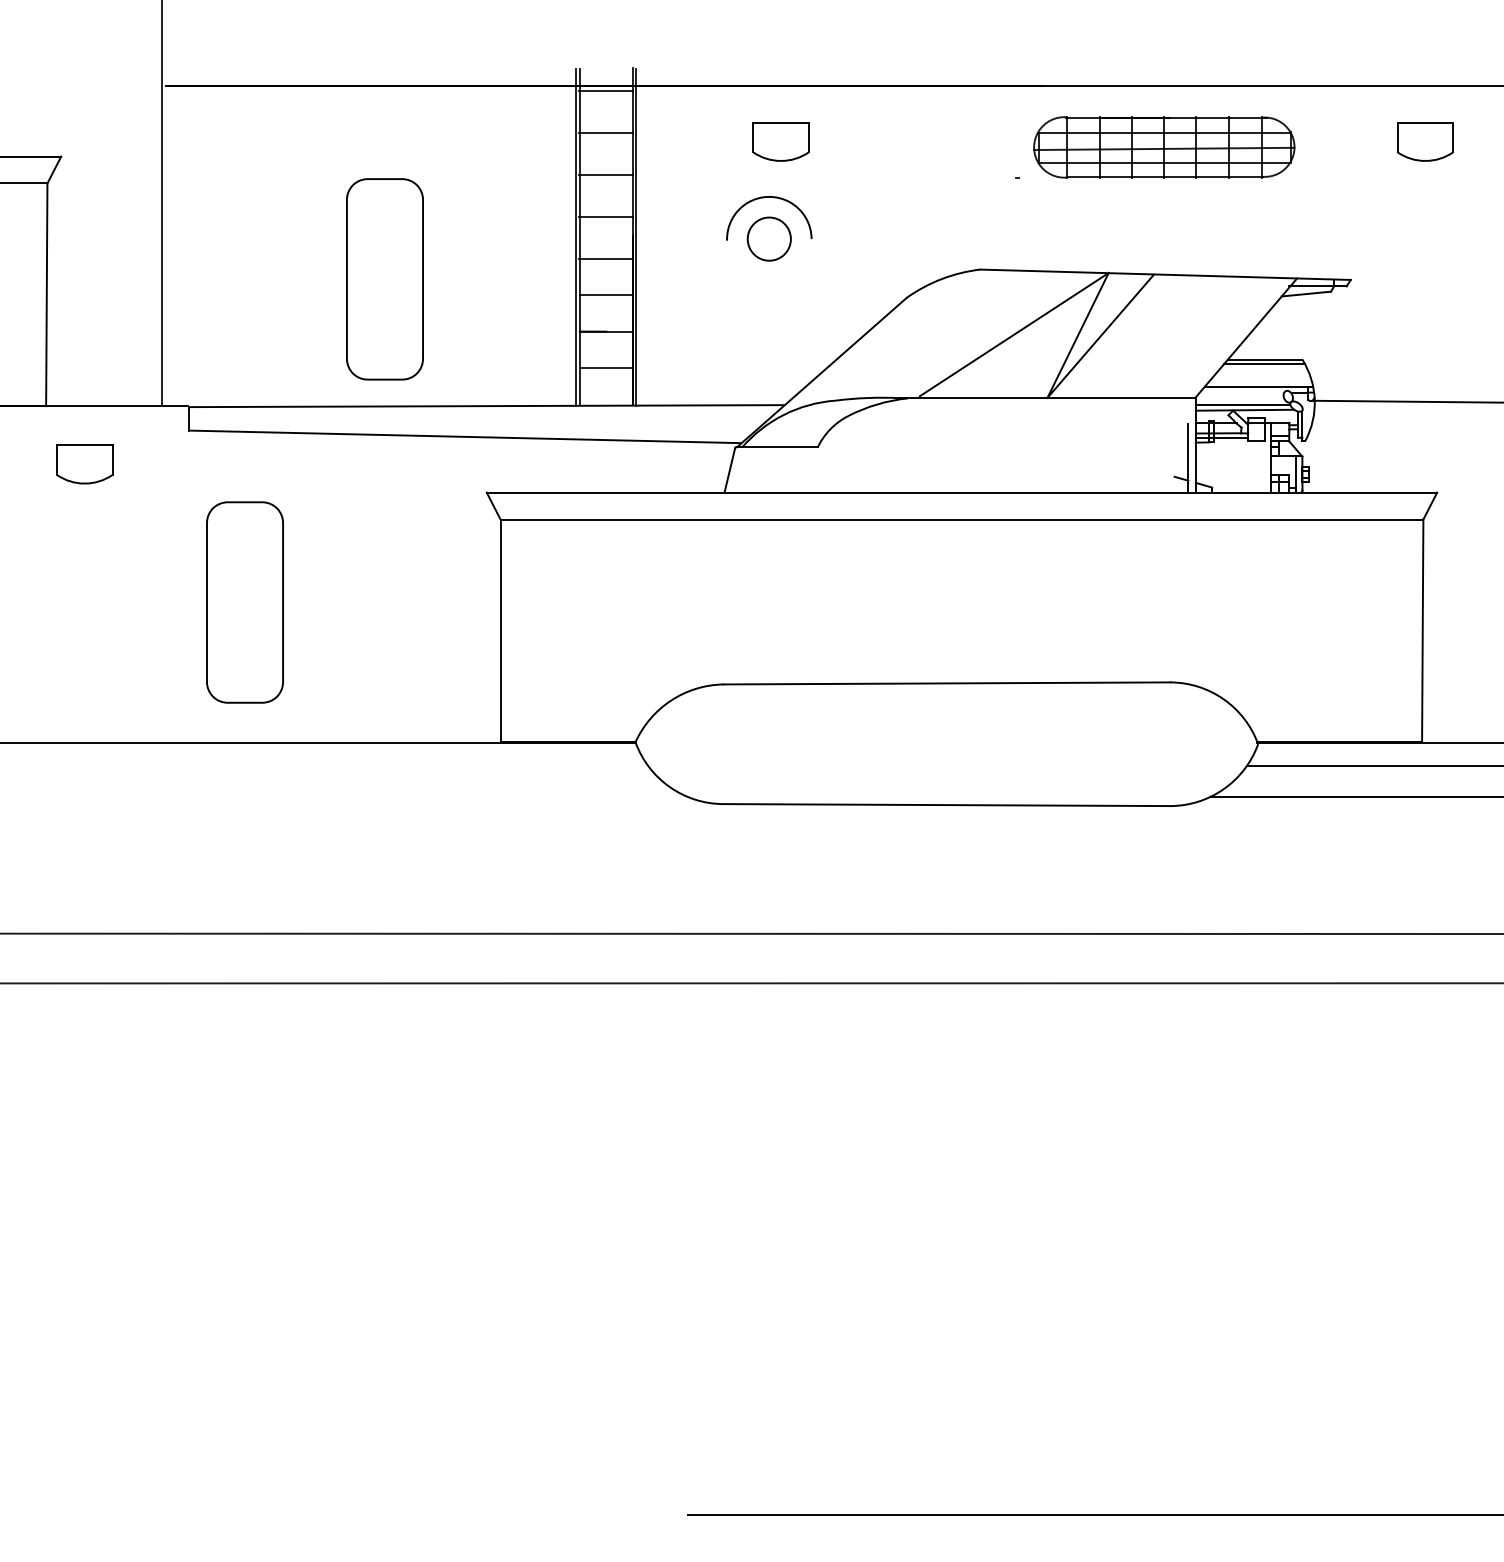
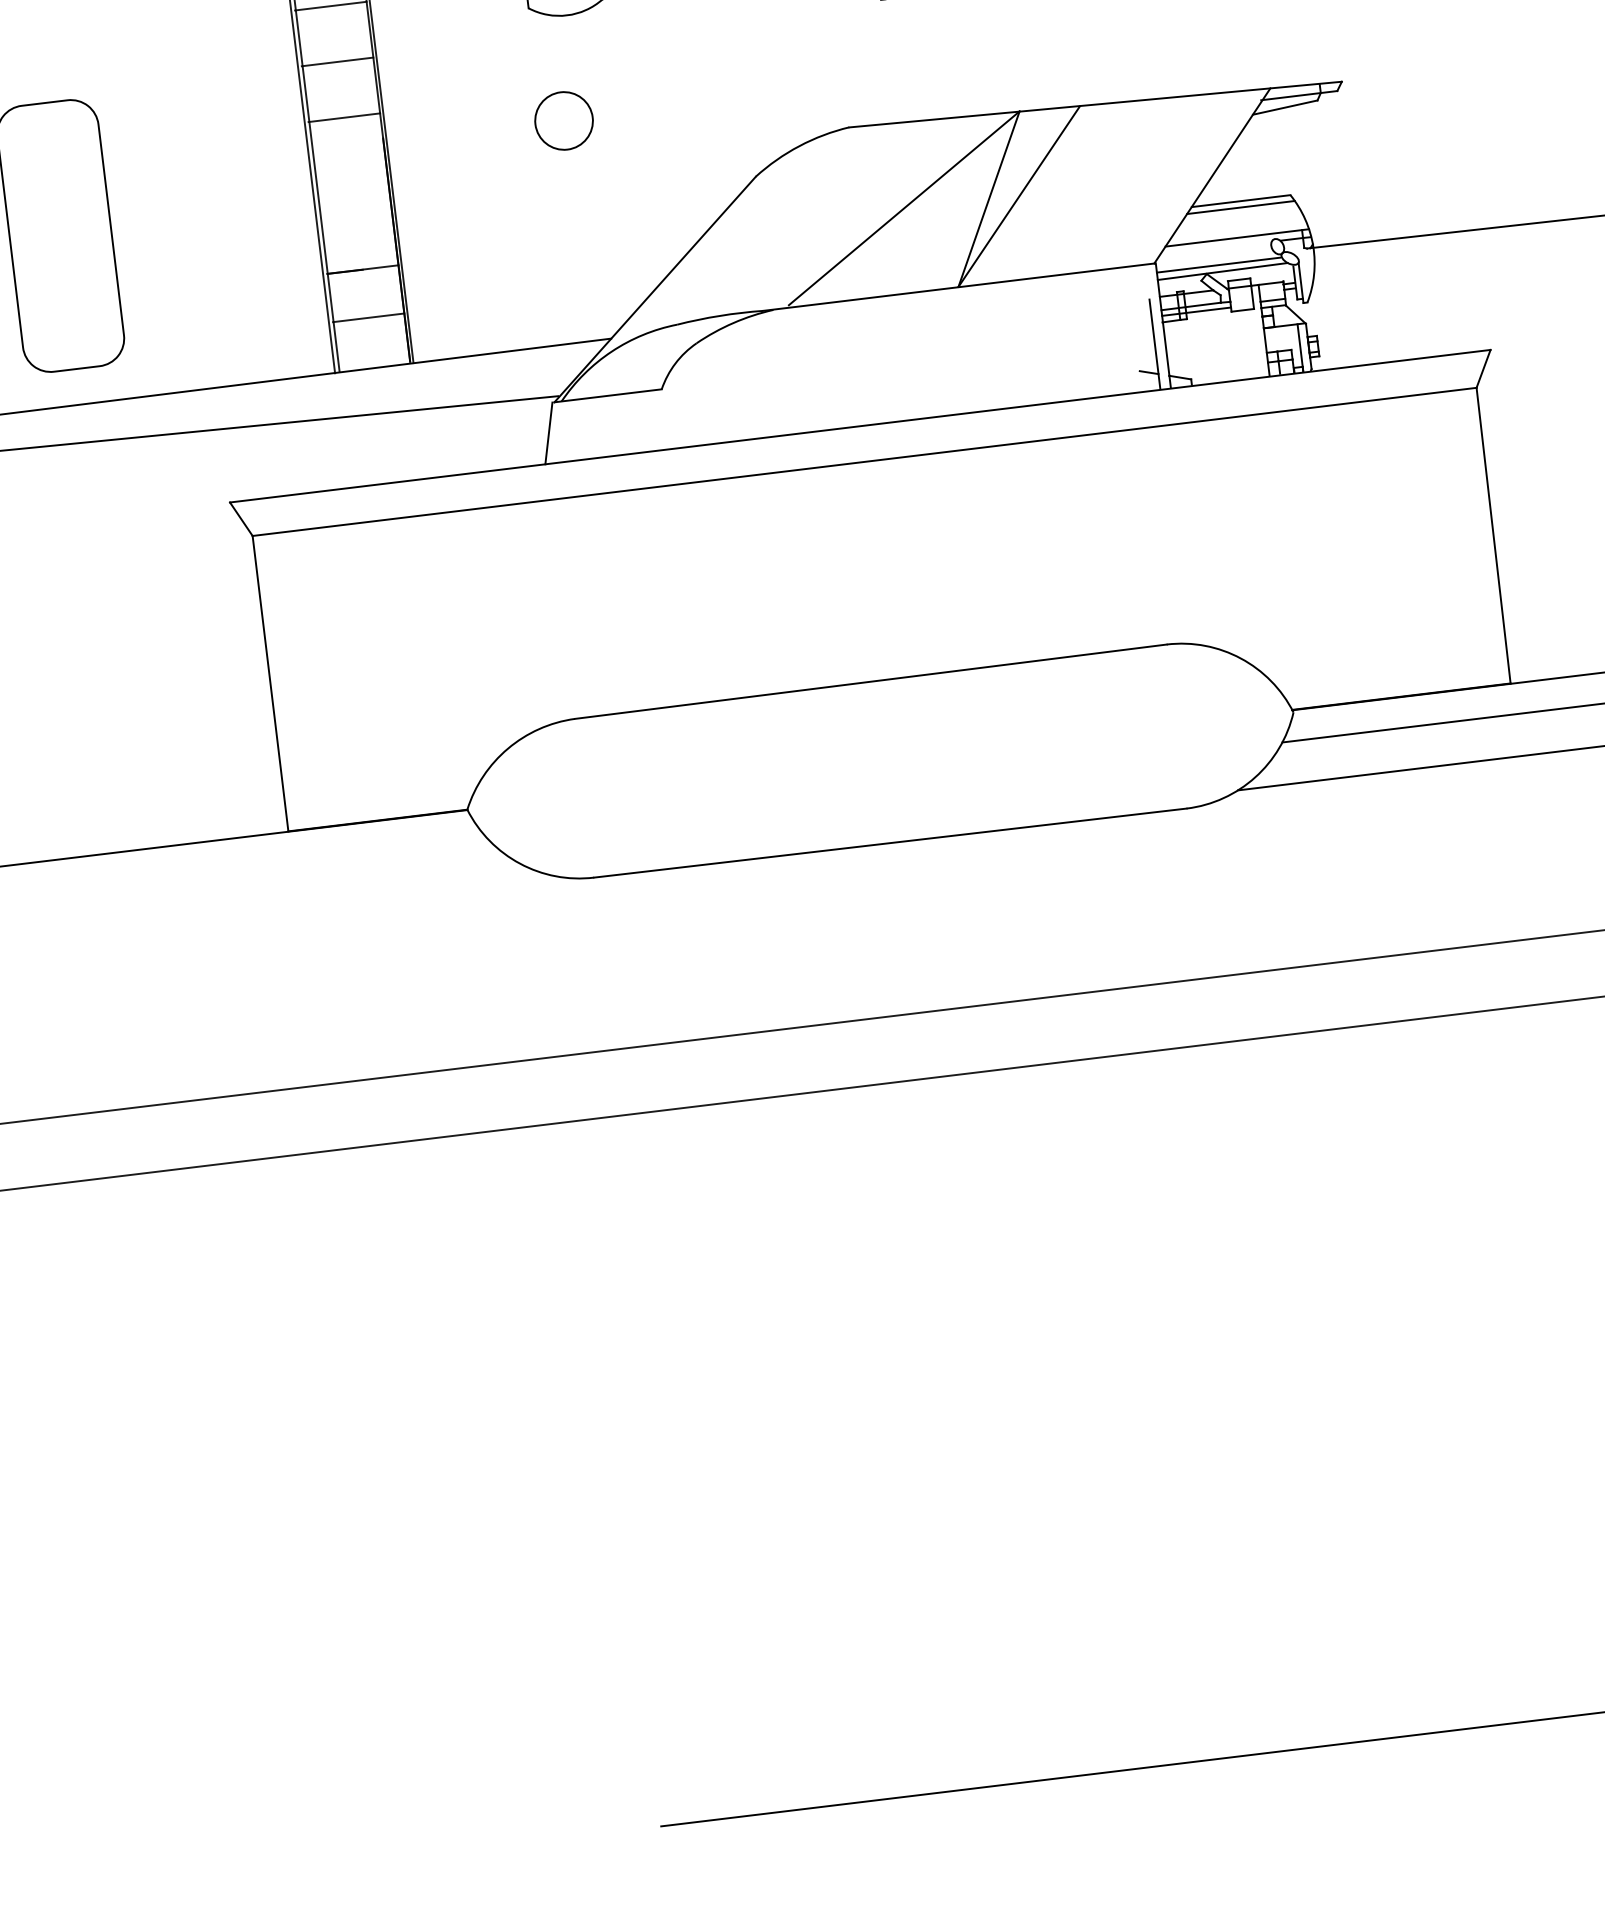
arc: (764, 198) -> (551, 67), removed
line: (606, 259) -> (351, 174), removed
line: (606, 295) -> (357, 221), removed

